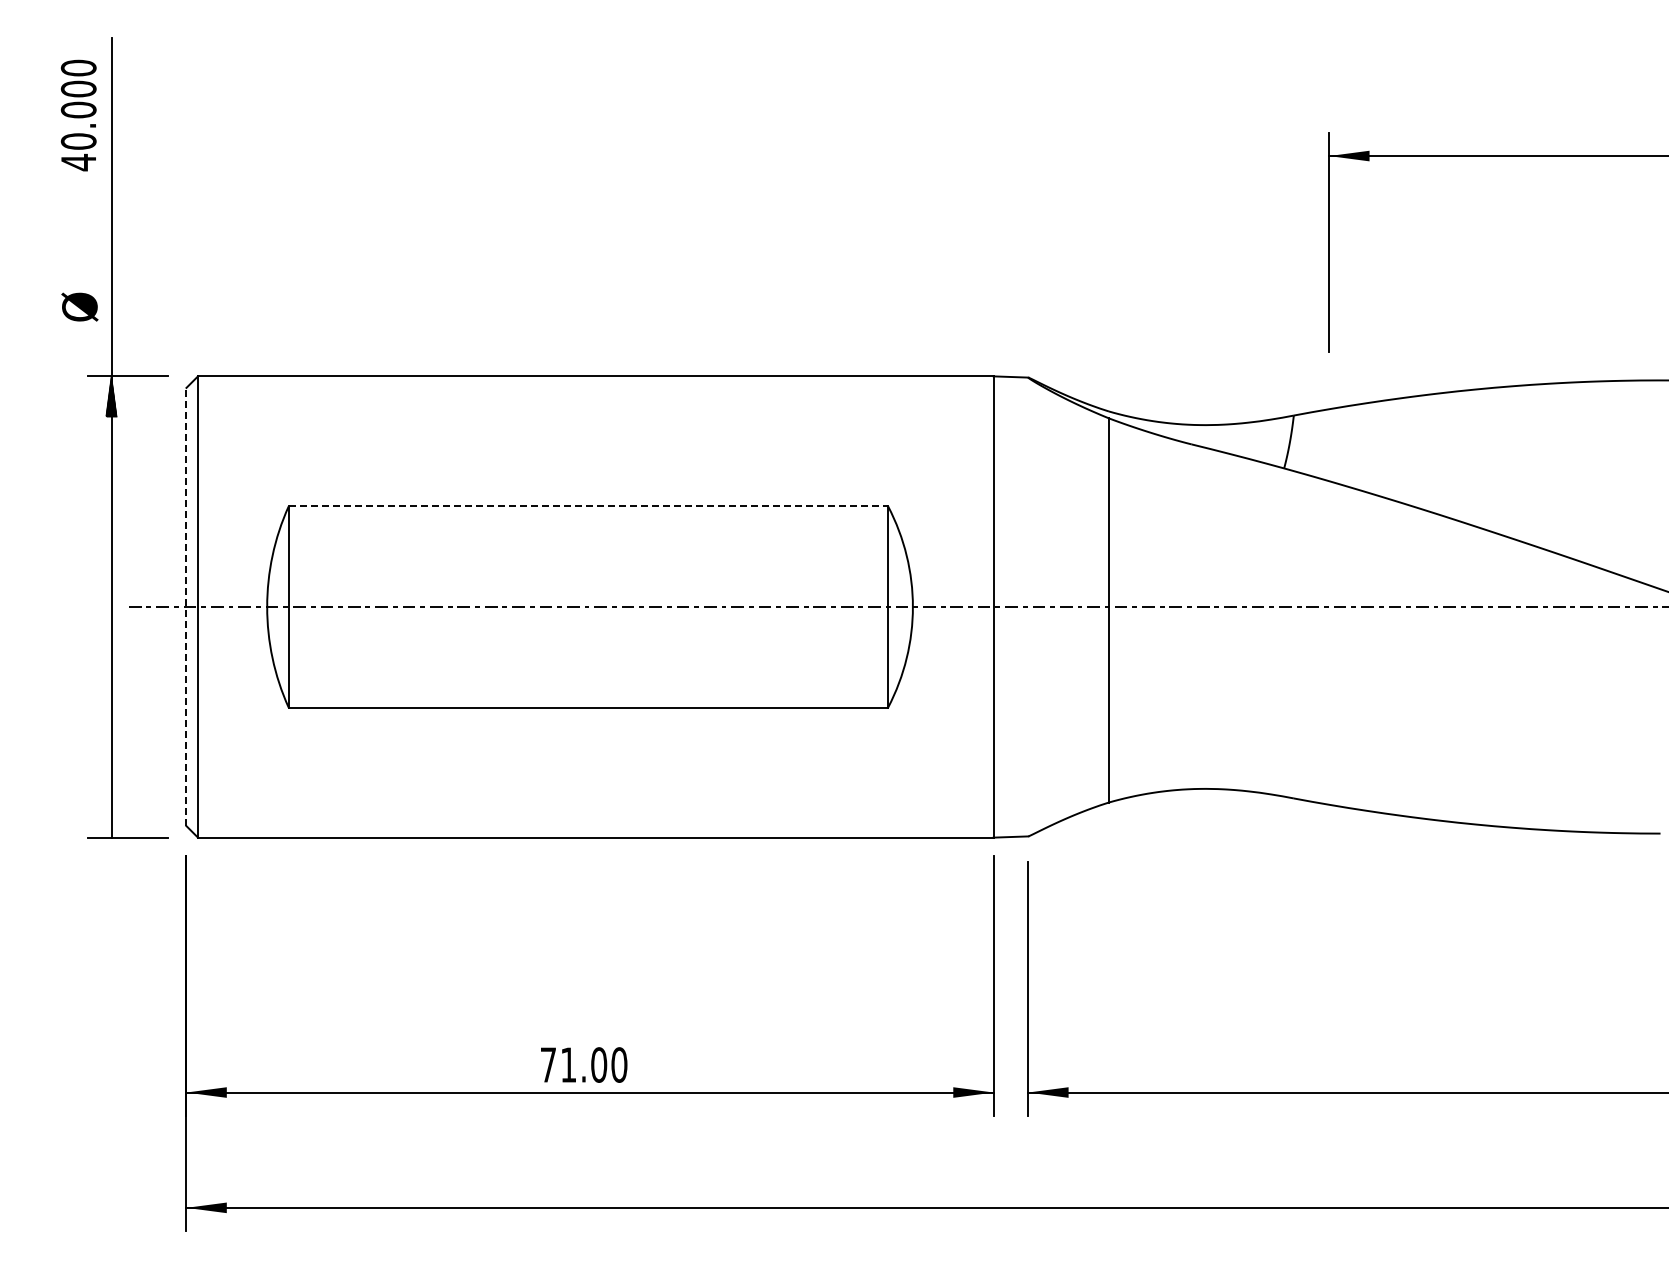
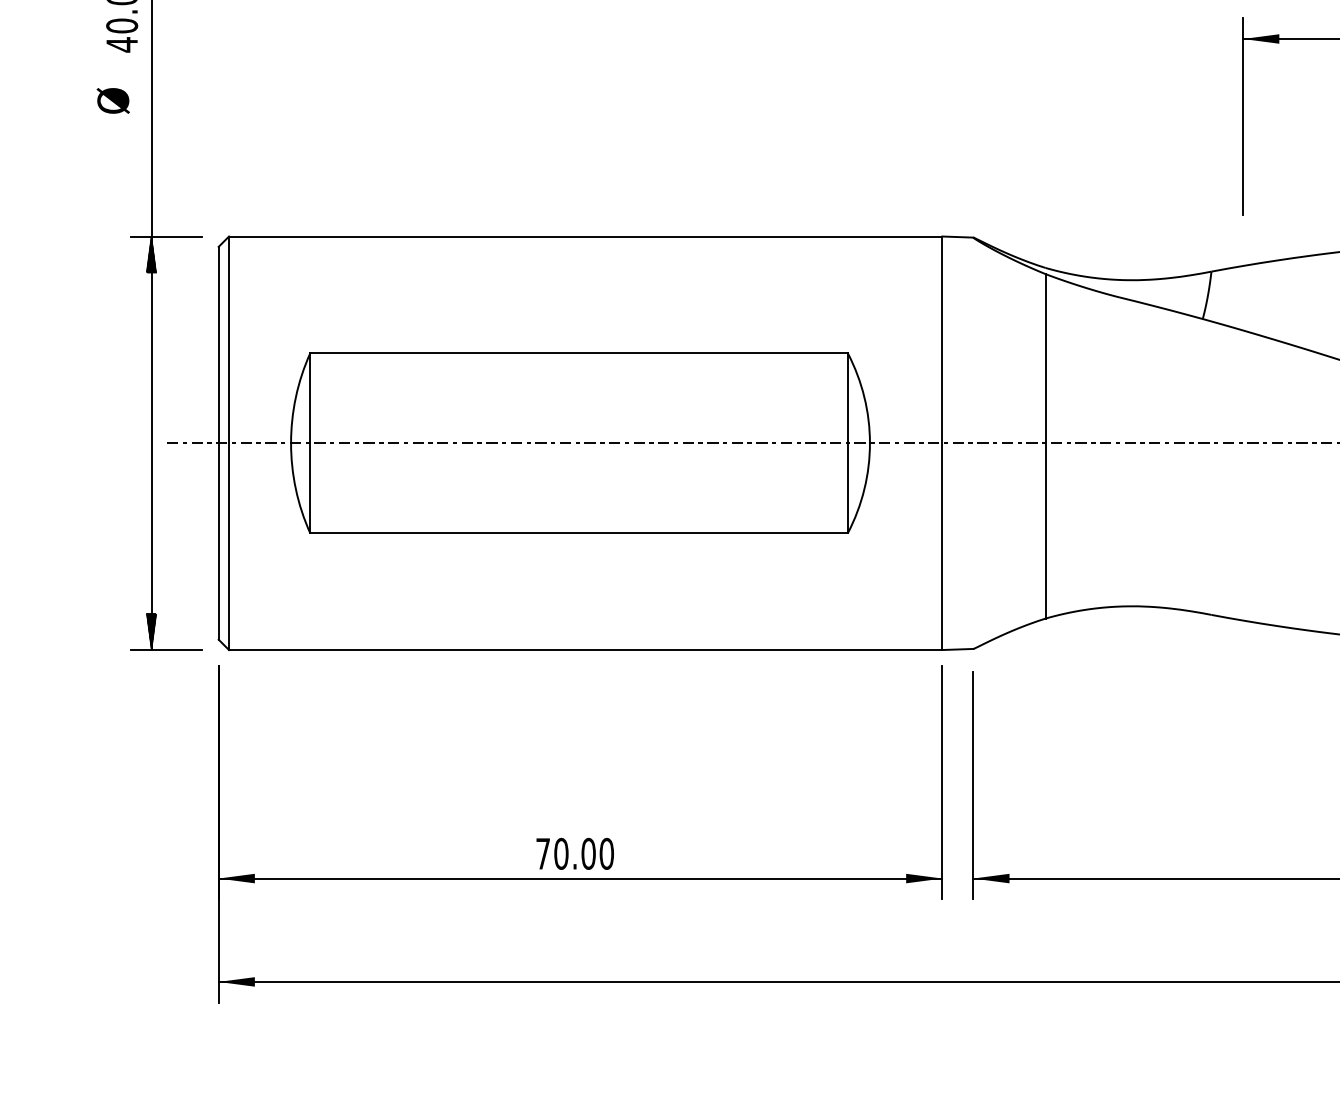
text: (79, 306) -> (112, 100), moved
line: (588, 506) -> (579, 353), dashed -> solid
line: (186, 606) -> (218, 442), dashed -> solid
hatch: (111, 817) -> (151, 631), added
text: (568, 1064) -> (561, 853), 71.00 -> 70.00

